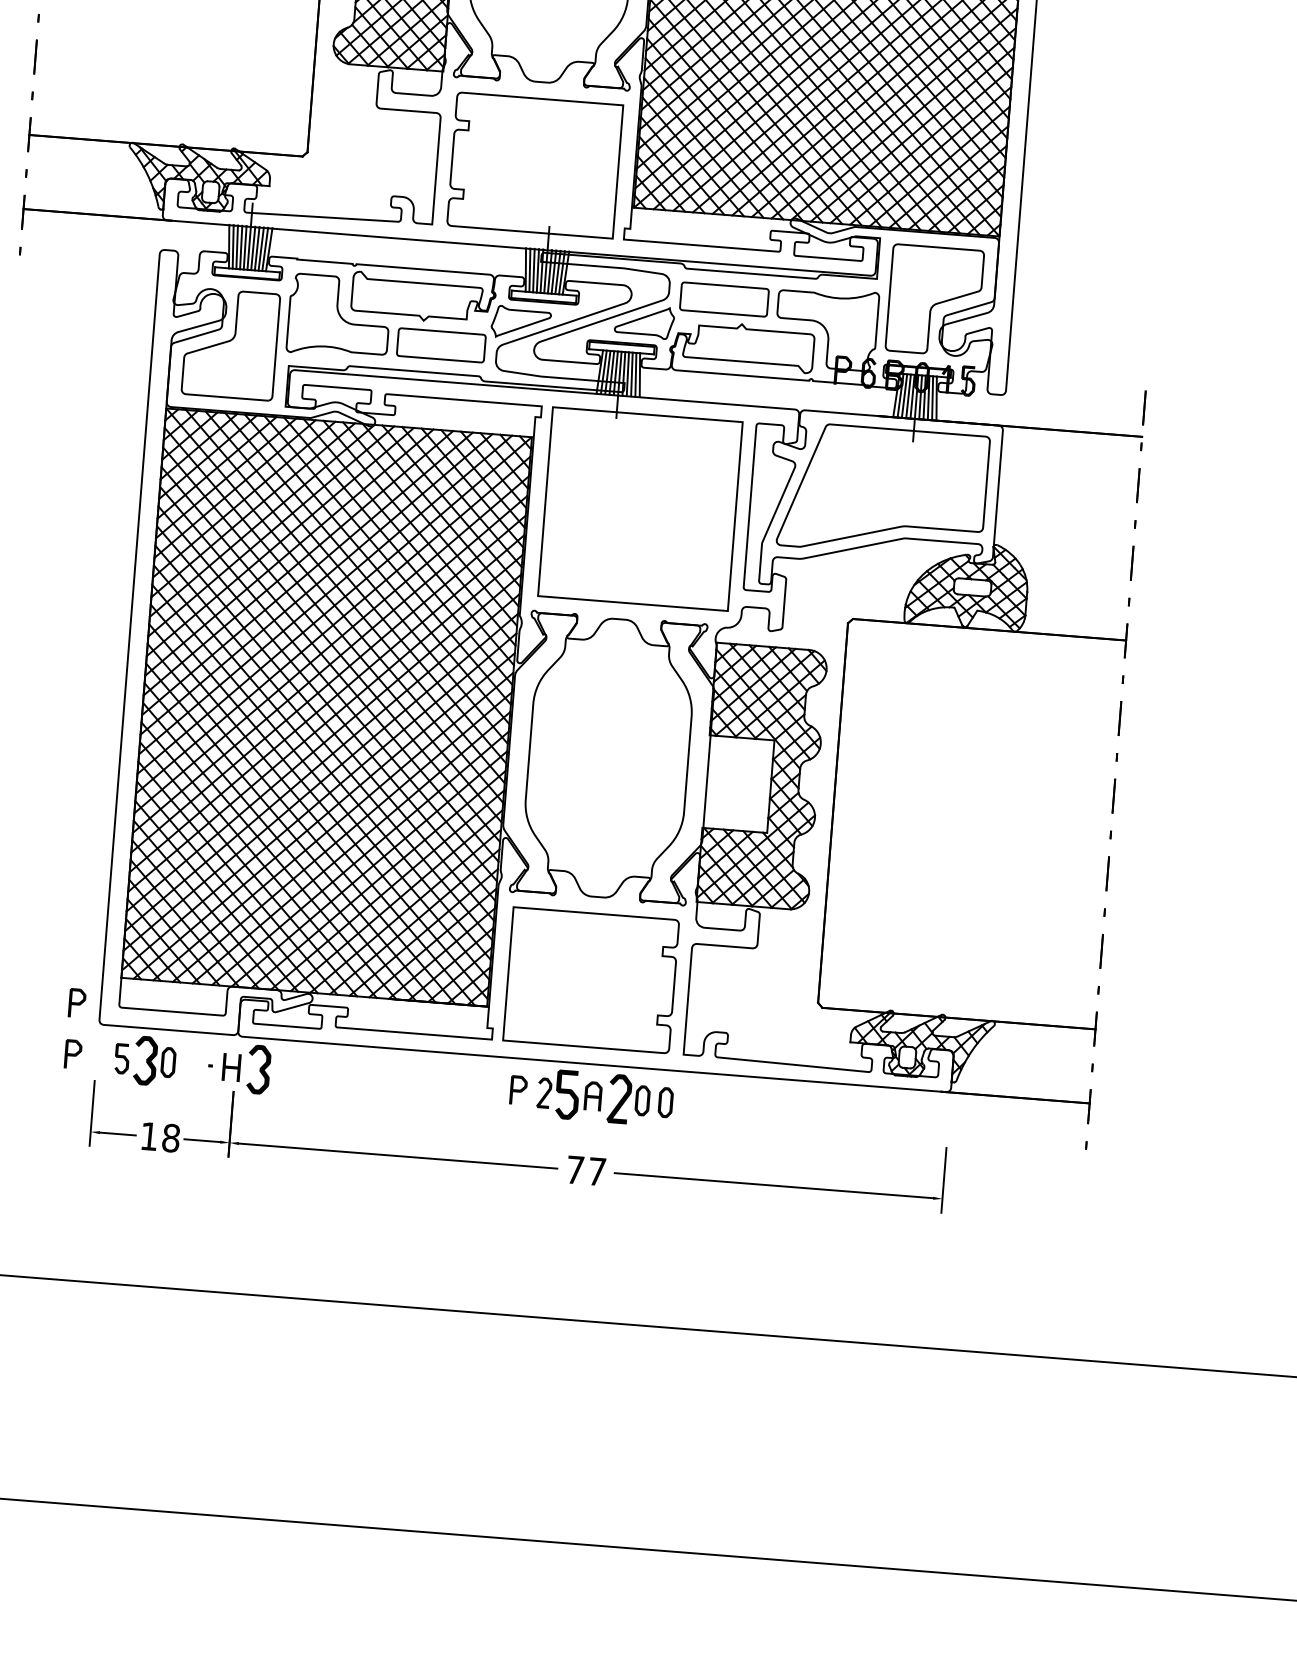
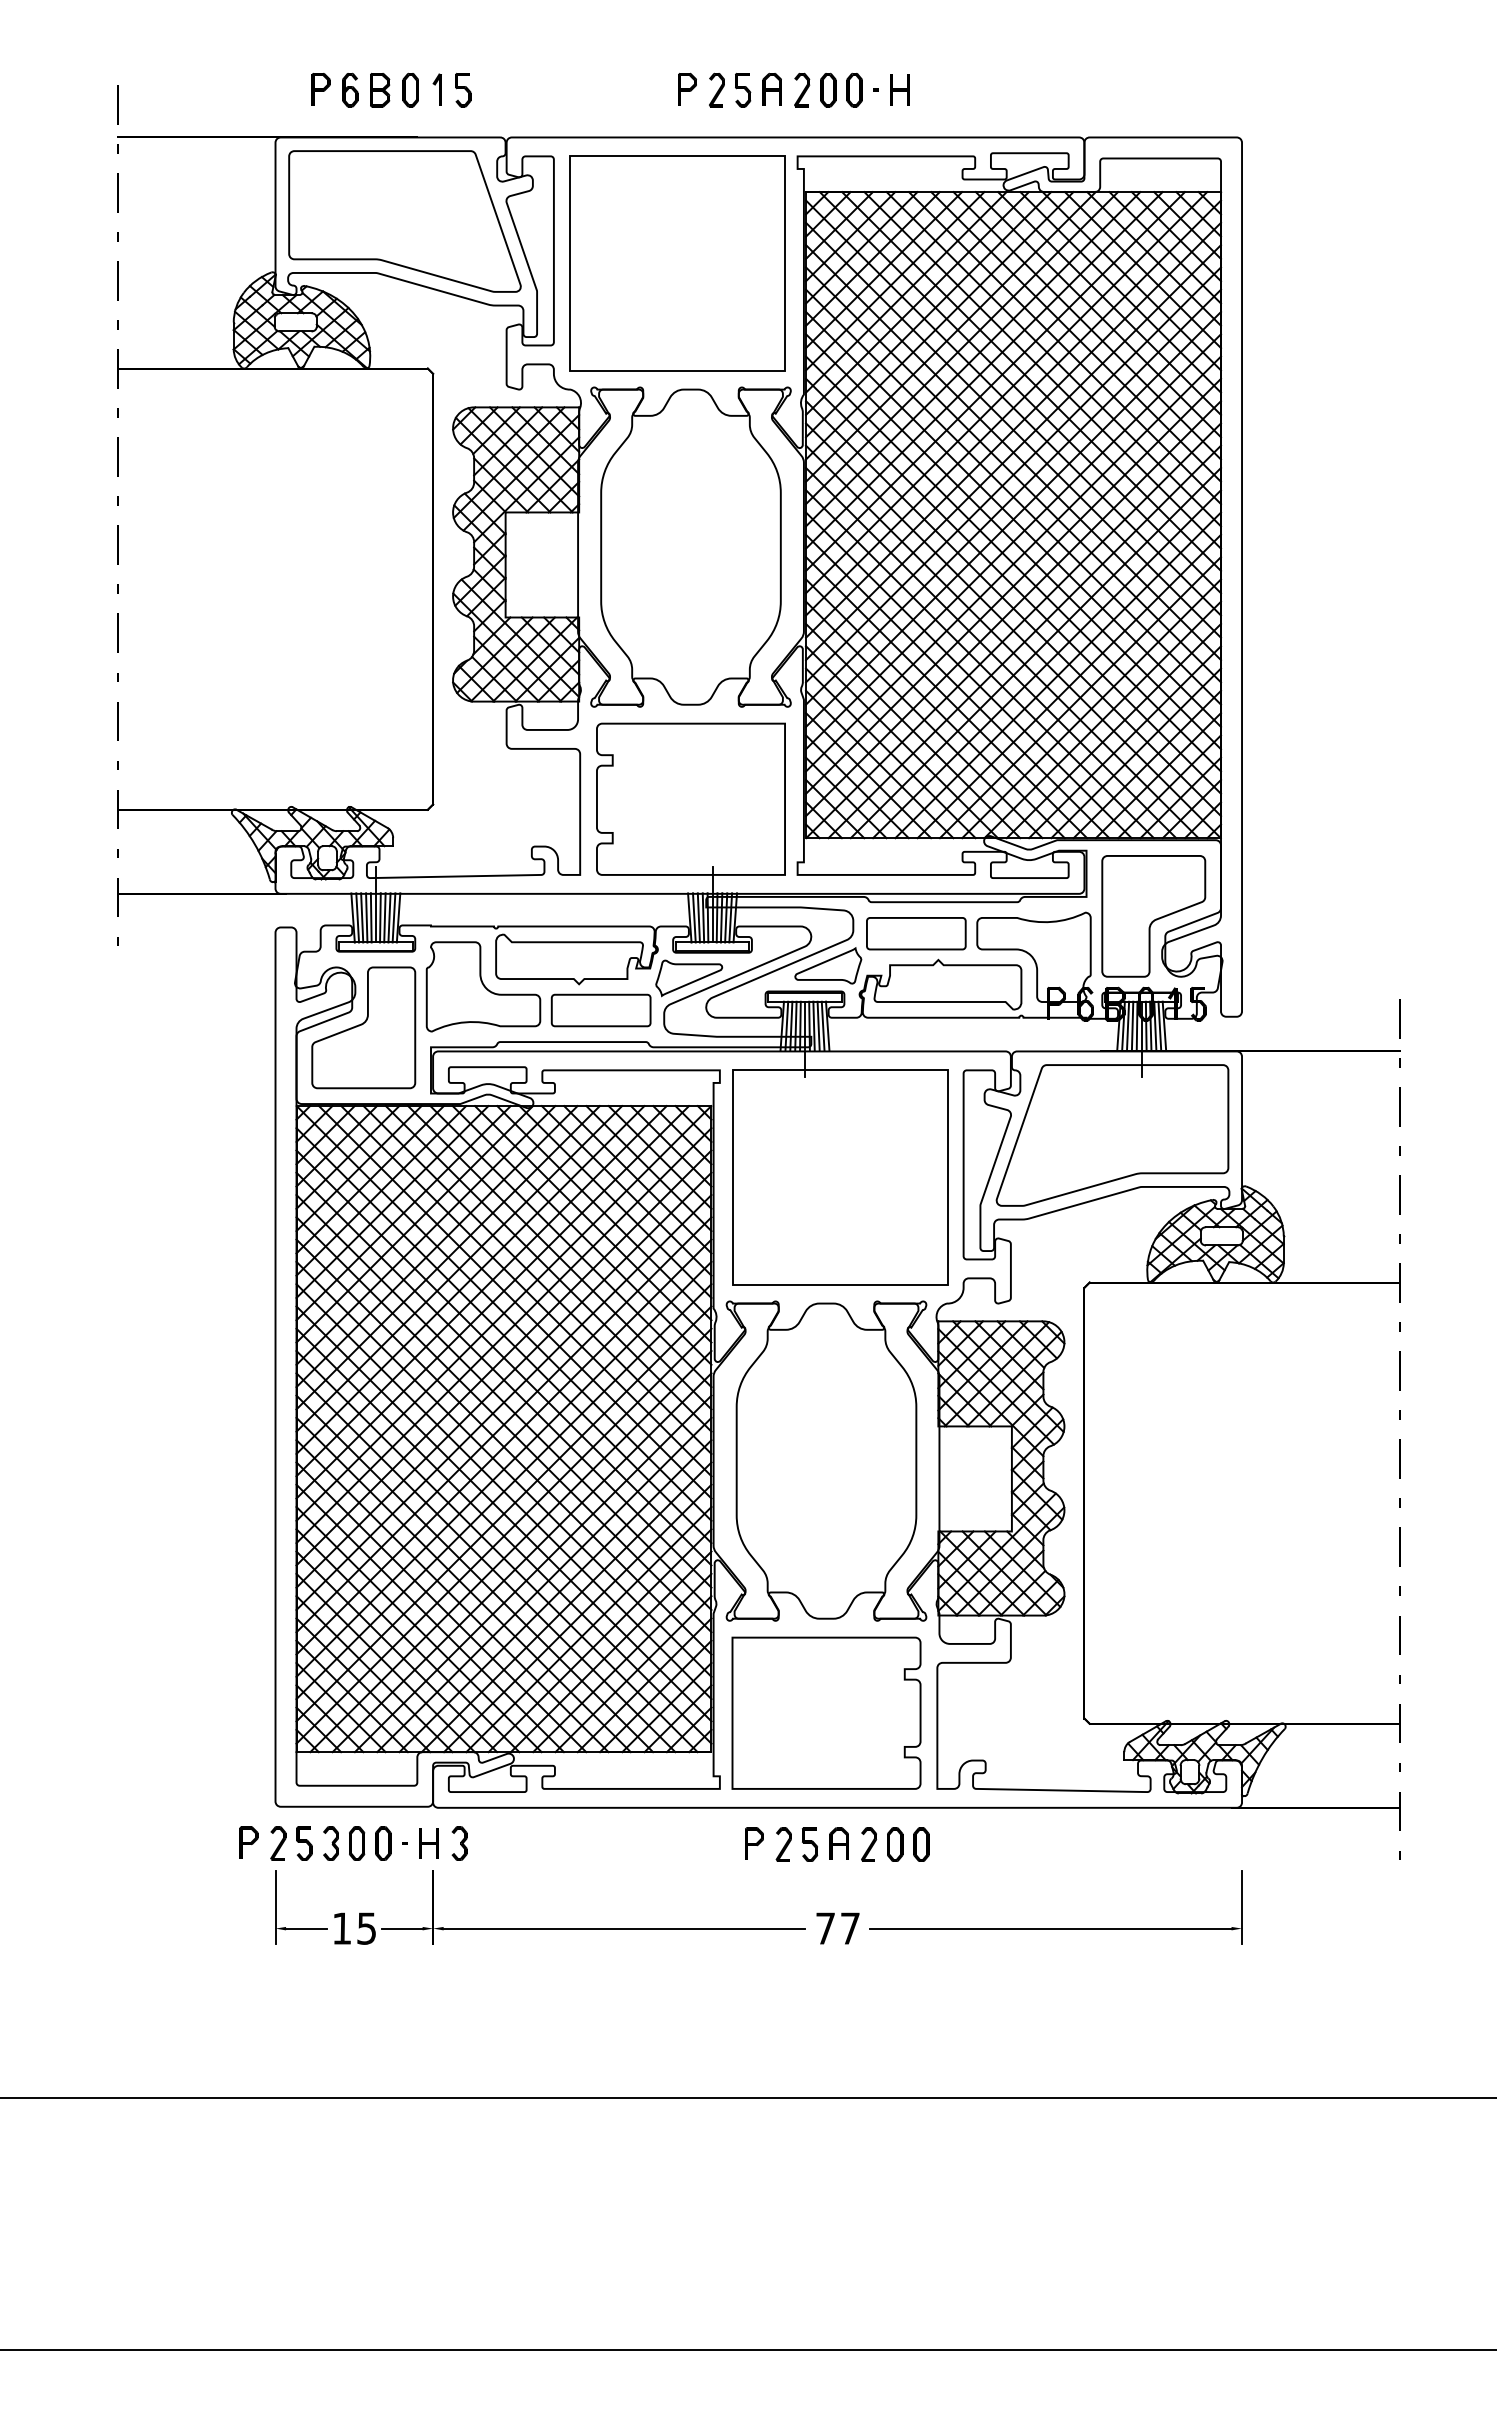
part: (76, 1003) -> (248, 1784), removed
part: (99, 1057) -> (278, 1843), added
part: (145, 1060) -> (330, 1843), size x0.62
part: (191, 1064) -> (383, 1843), added
part: (258, 1069) -> (459, 1843), size x0.62
part: (567, 1094) -> (809, 1844), size x0.62
part: (619, 1098) -> (868, 1844), size x0.62
text: (170, 1138) -> (366, 1928), 18 -> 15

